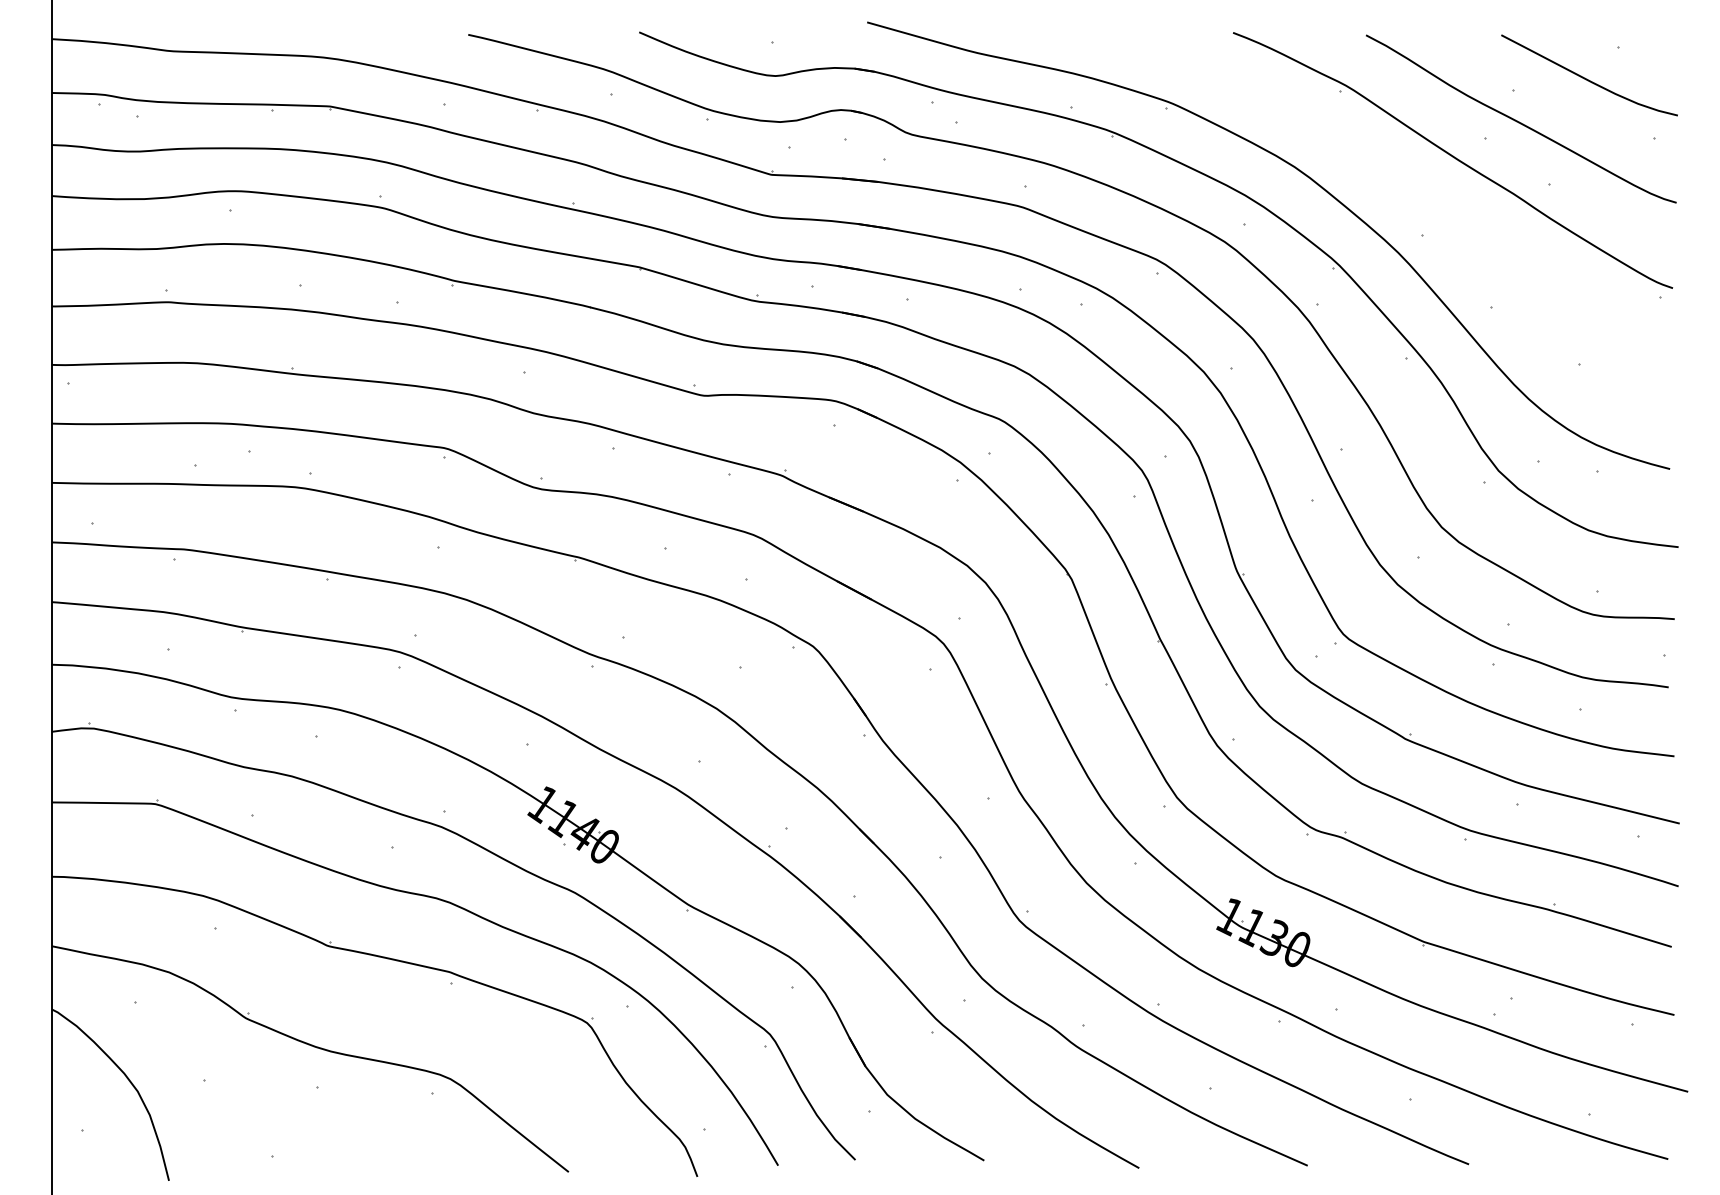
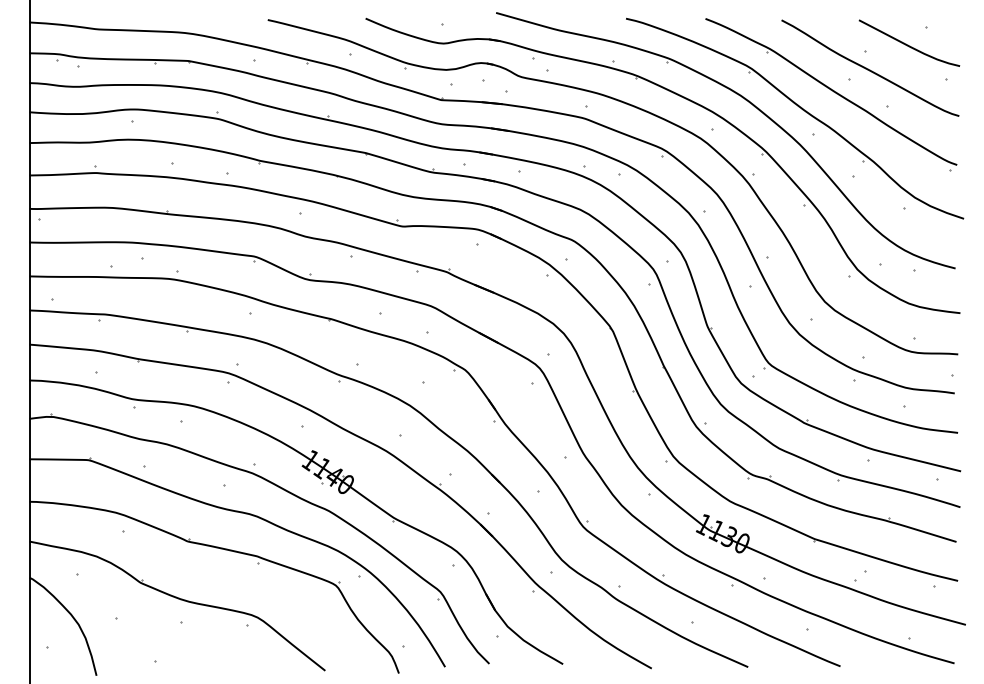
part: (1402, 192) -> (802, 110), added

